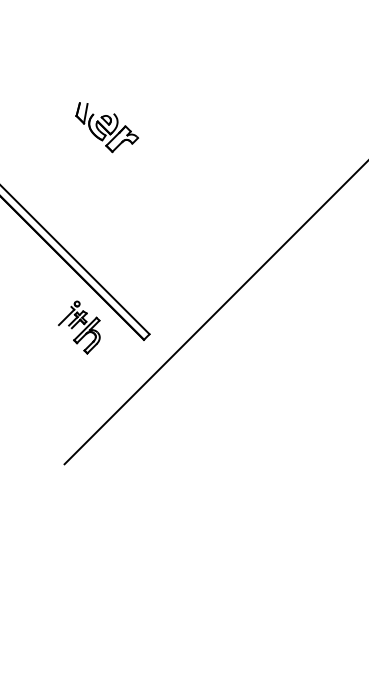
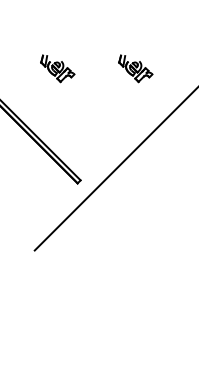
part: (251, 127) -> (135, 68), added
part: (78, 327) -> (42, 176), removed

